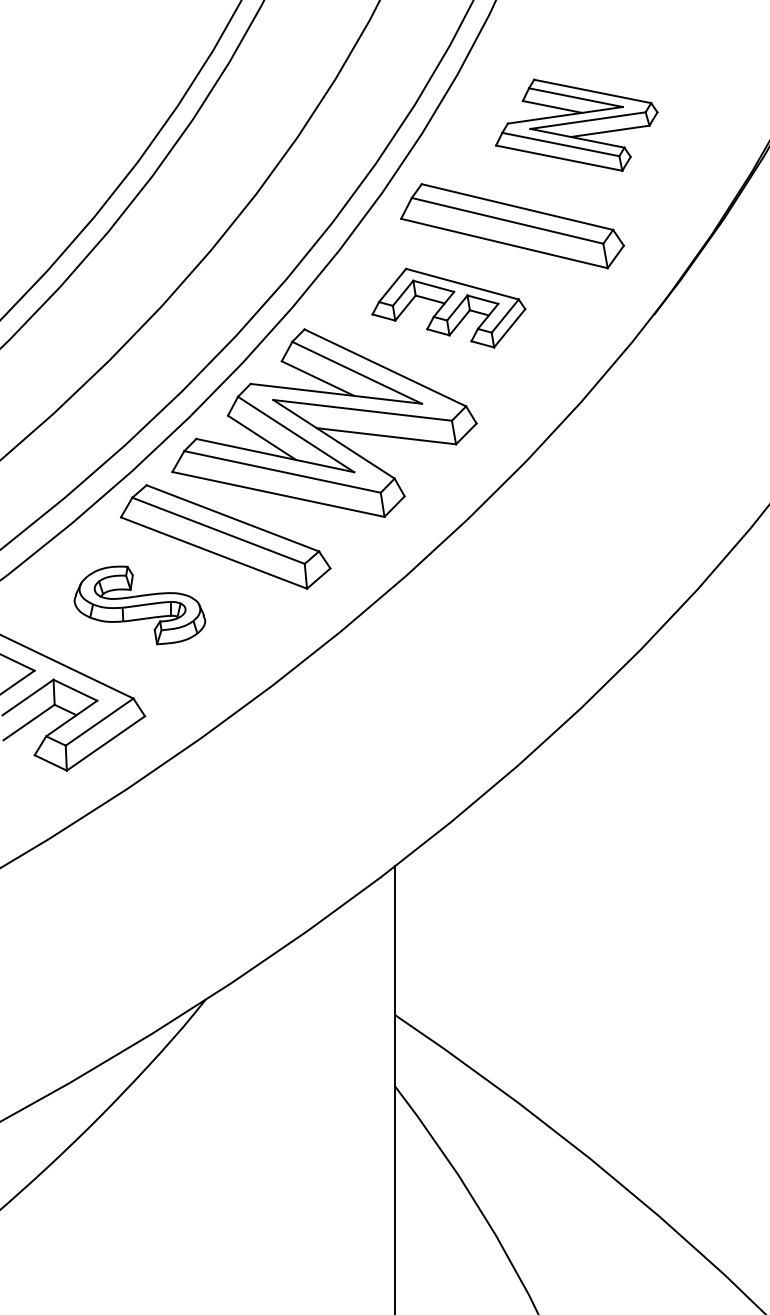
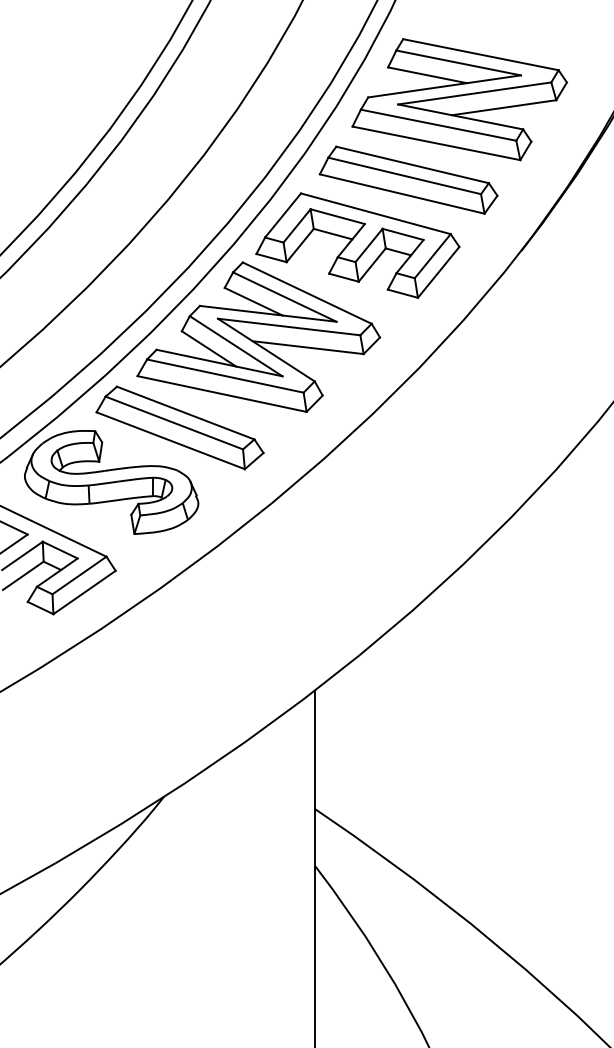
part: (576, 125) -> (459, 99), size x1.67
part: (448, 307) -> (357, 245), size x1.67
part: (139, 605) -> (111, 482), size x1.67

